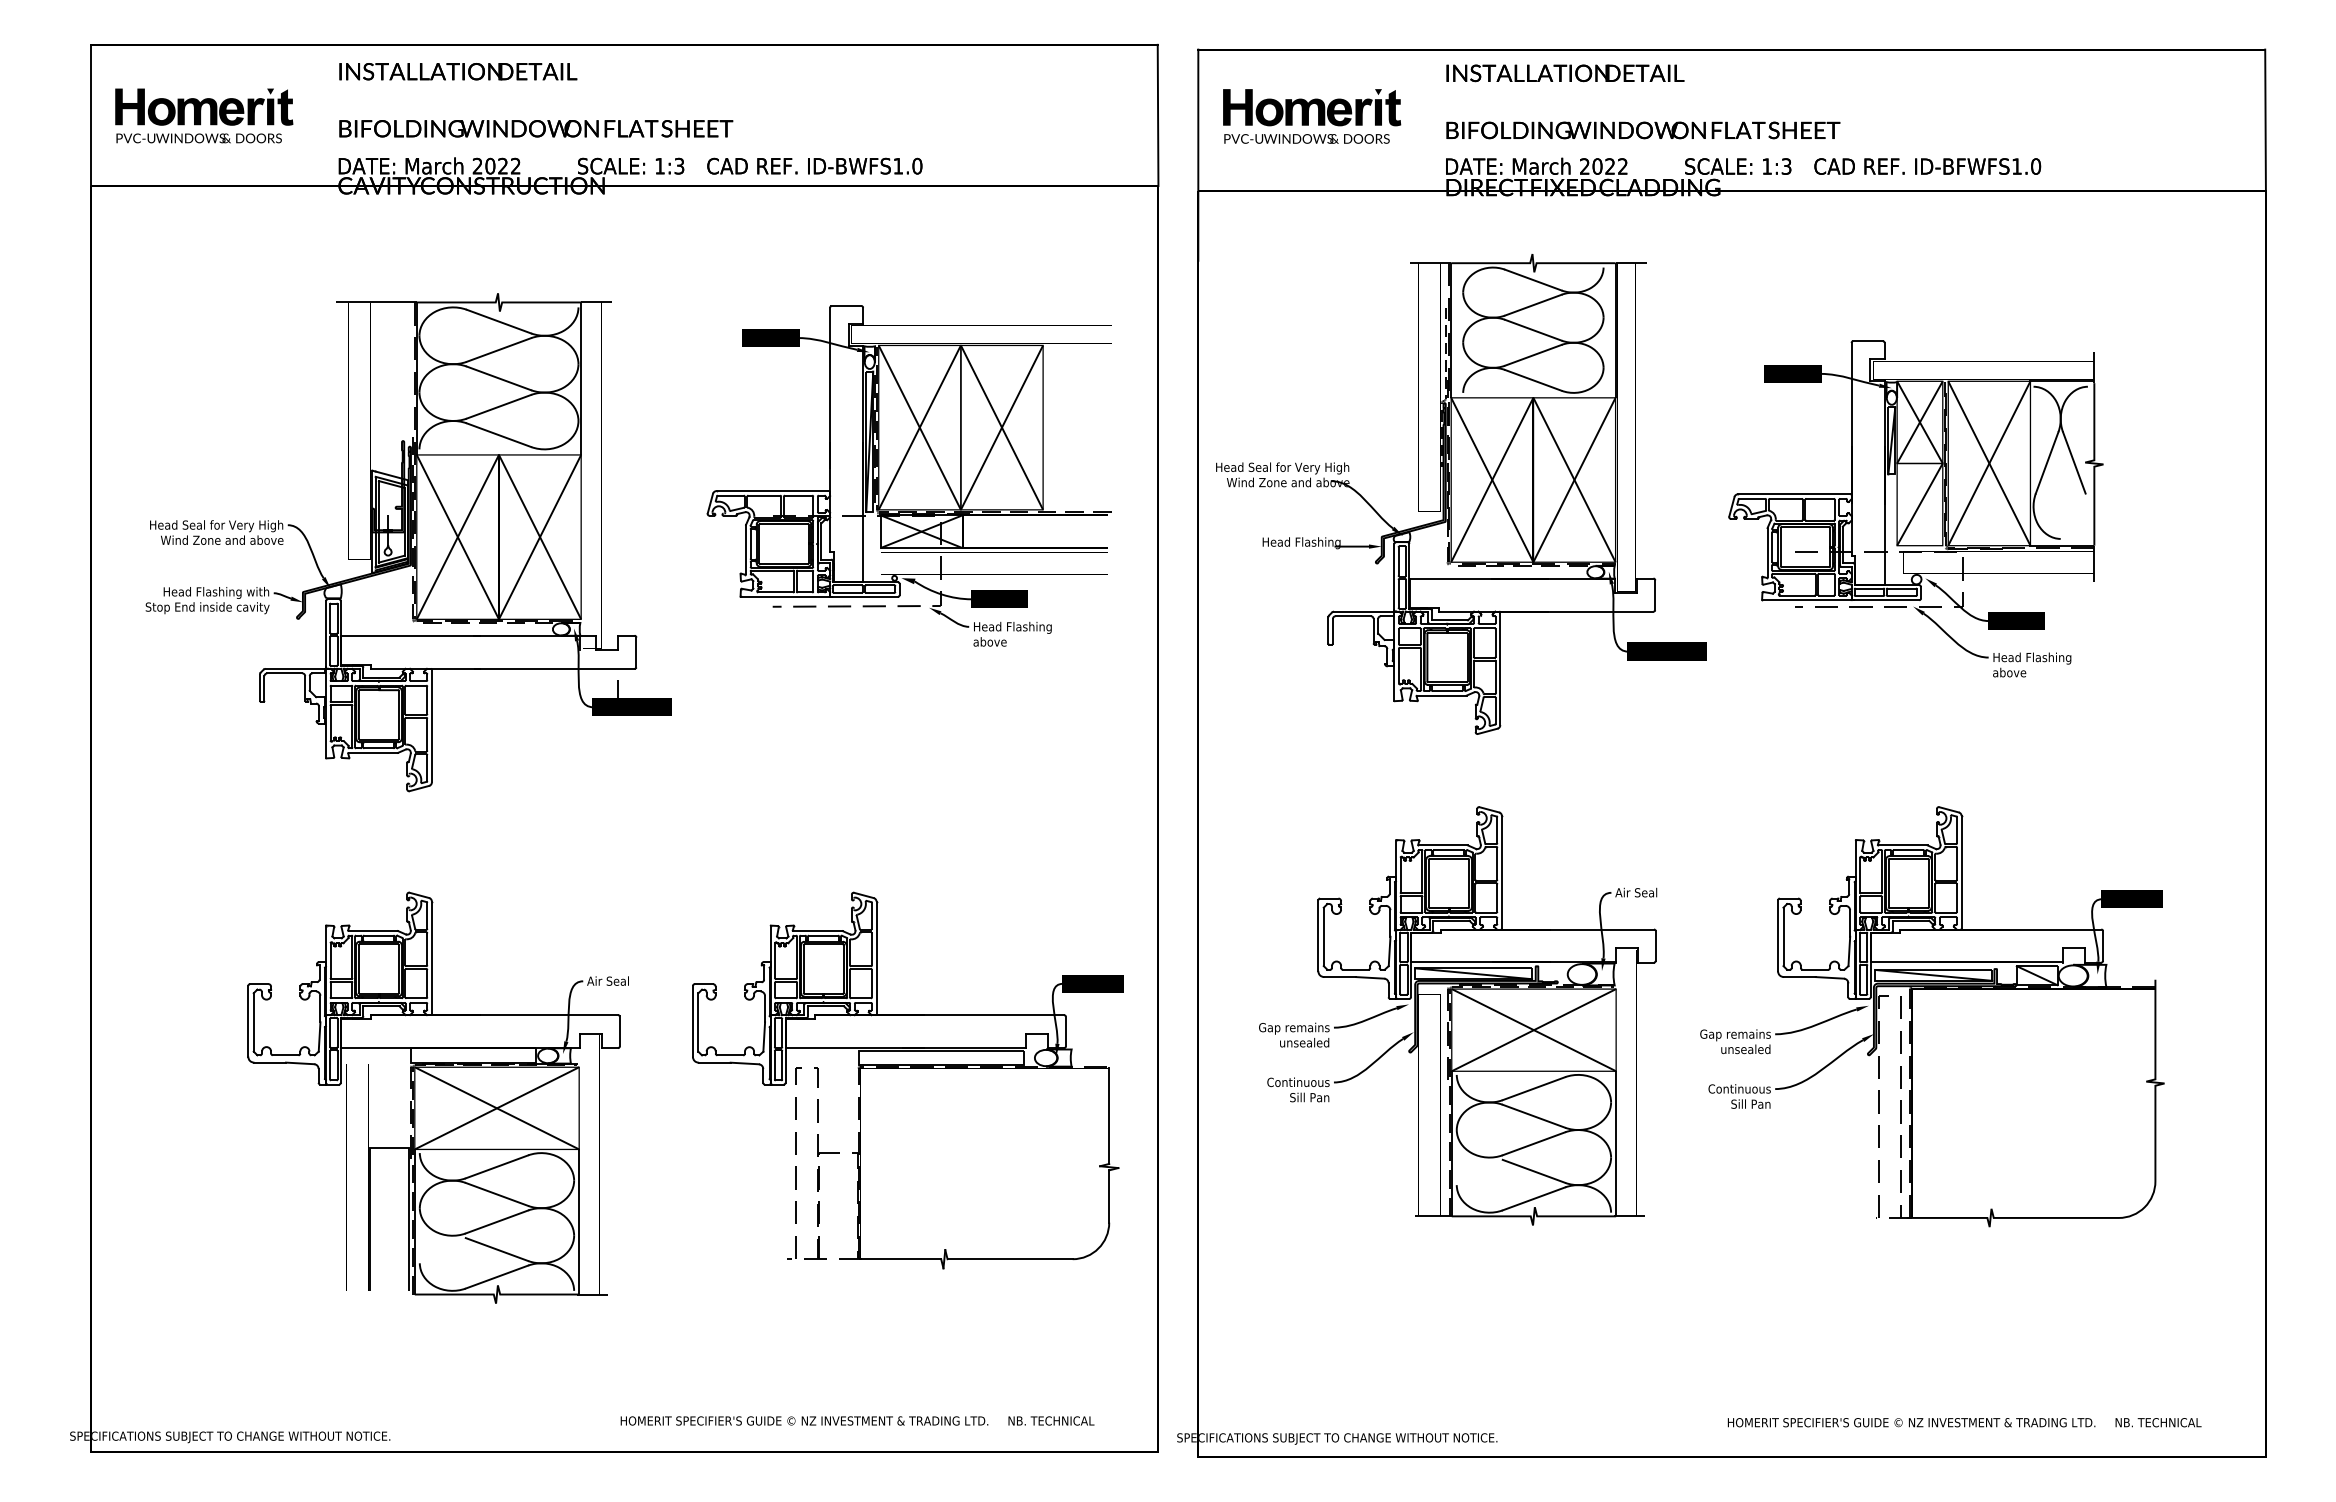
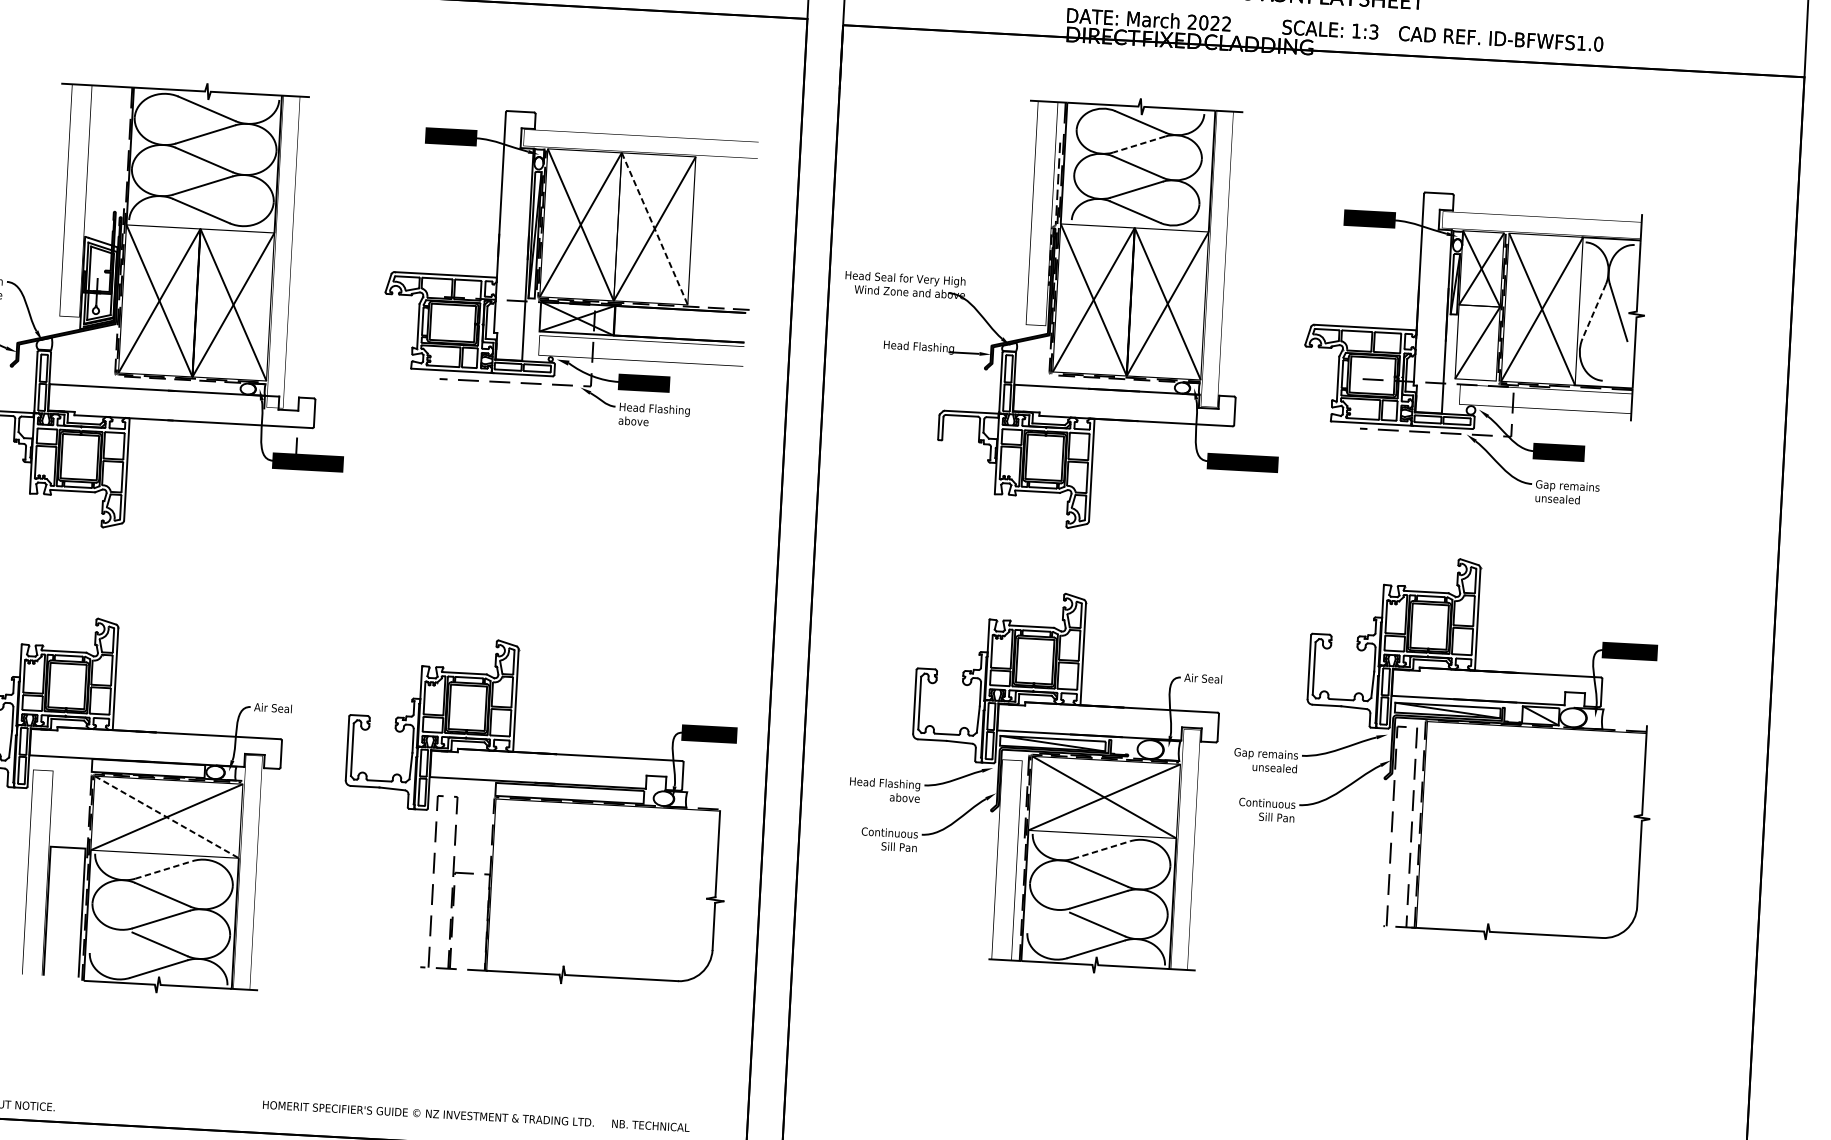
line: (1532, 305) -> (1138, 144), solid -> dashed
line: (1002, 427) -> (655, 228), solid -> dashed
line: (2047, 462) -> (1594, 311), solid -> dashed
text: (2032, 664) -> (1571, 492), Head Flashing above -> Gap remains unsealed
part: (1932, 1016) -> (1444, 747), moved
text: (1290, 1034) -> (885, 789), Gap remains unsealed -> Head Flashing above
line: (1534, 1088) -> (1102, 849), solid -> dashed
line: (496, 1108) -> (166, 817), solid -> dashed
line: (497, 1166) -> (164, 869), solid -> dashed

